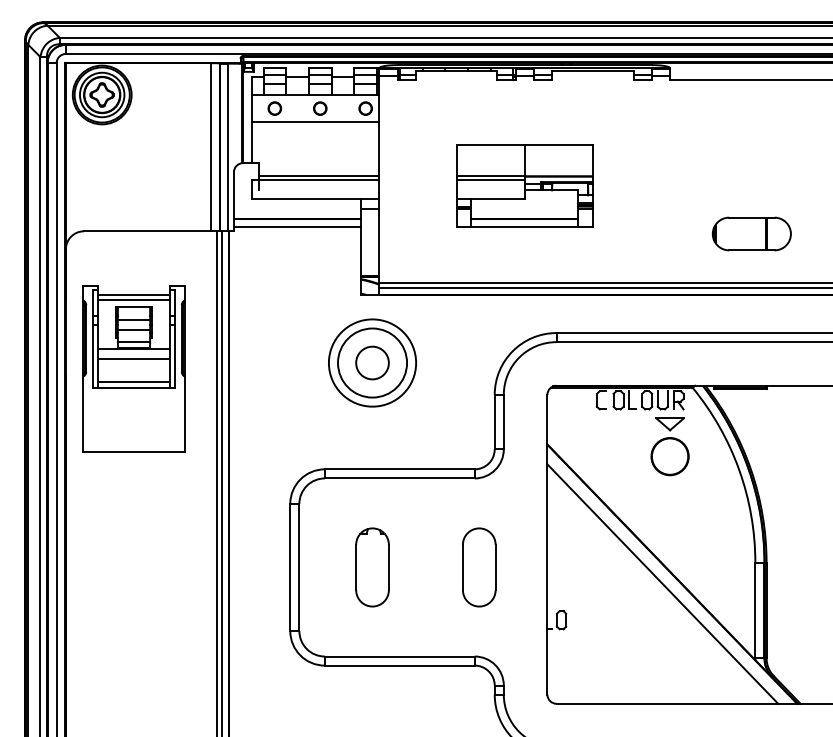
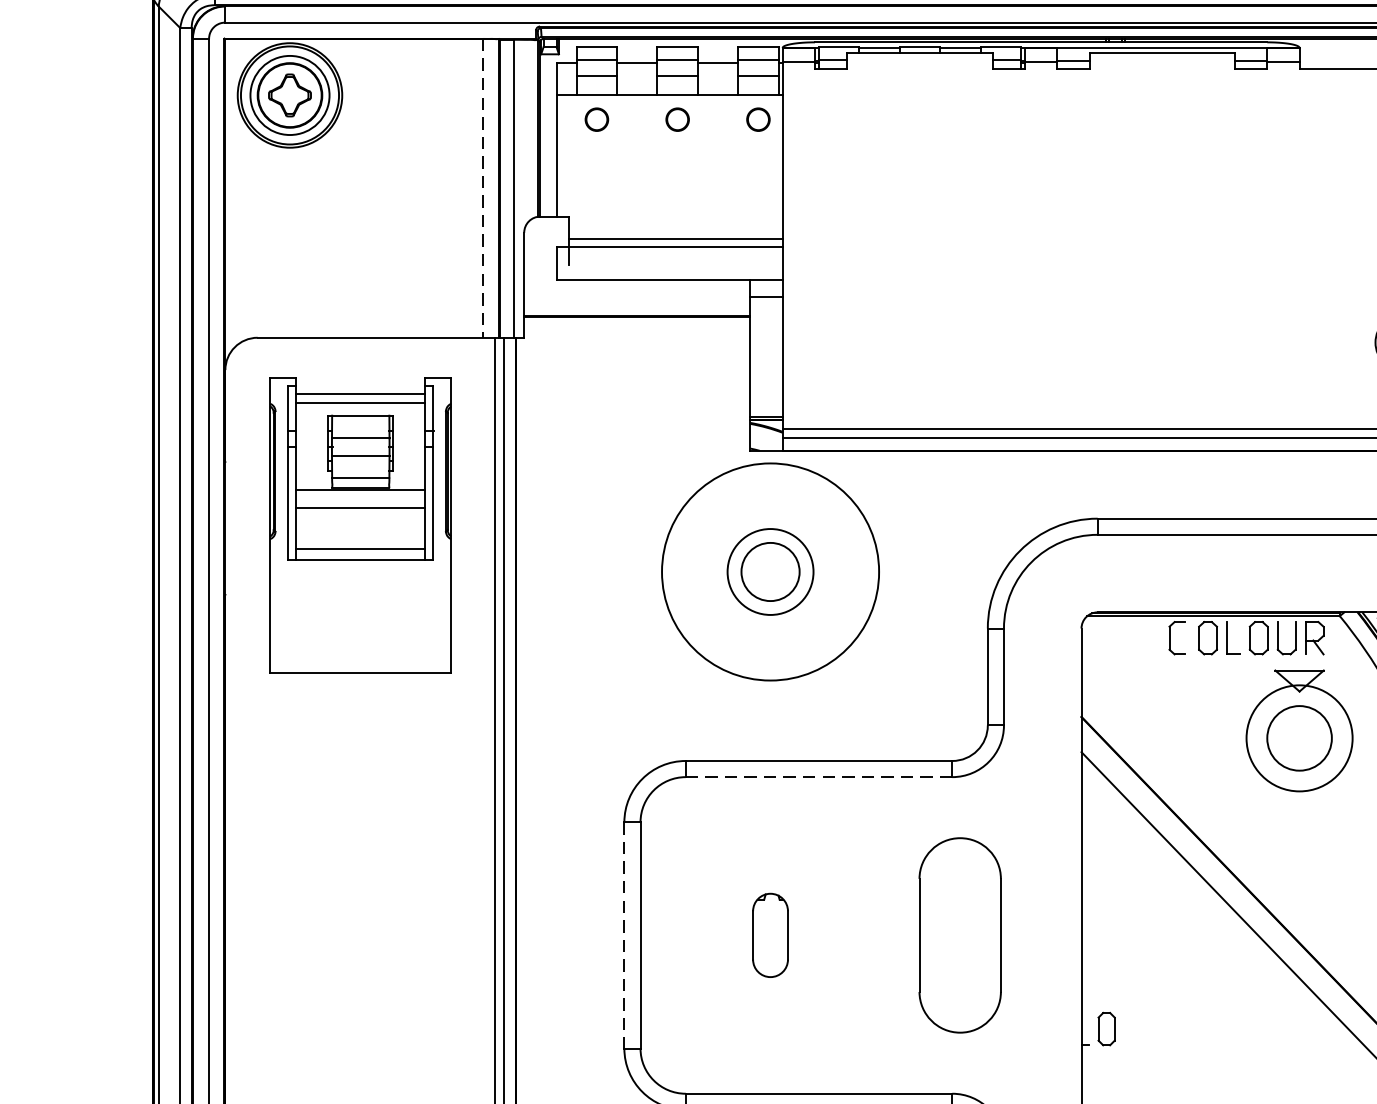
line: (315, 122) -> (669, 144), removed
line: (210, 147) -> (482, 188), solid -> dashed
part: (524, 185) -> (1040, 256), removed
line: (297, 226) -> (637, 329), removed
circle: (372, 362) -> (770, 571), size x0.7
circle: (372, 362) -> (770, 571), size x1.4
part: (133, 368) -> (359, 524), moved
circle: (669, 456) -> (1298, 738), size x1.6
line: (399, 478) -> (818, 777), solid -> dashed
line: (290, 567) -> (624, 935), solid -> dashed
part: (372, 567) -> (770, 935), size x0.6
part: (479, 567) -> (960, 935), size x1.4

